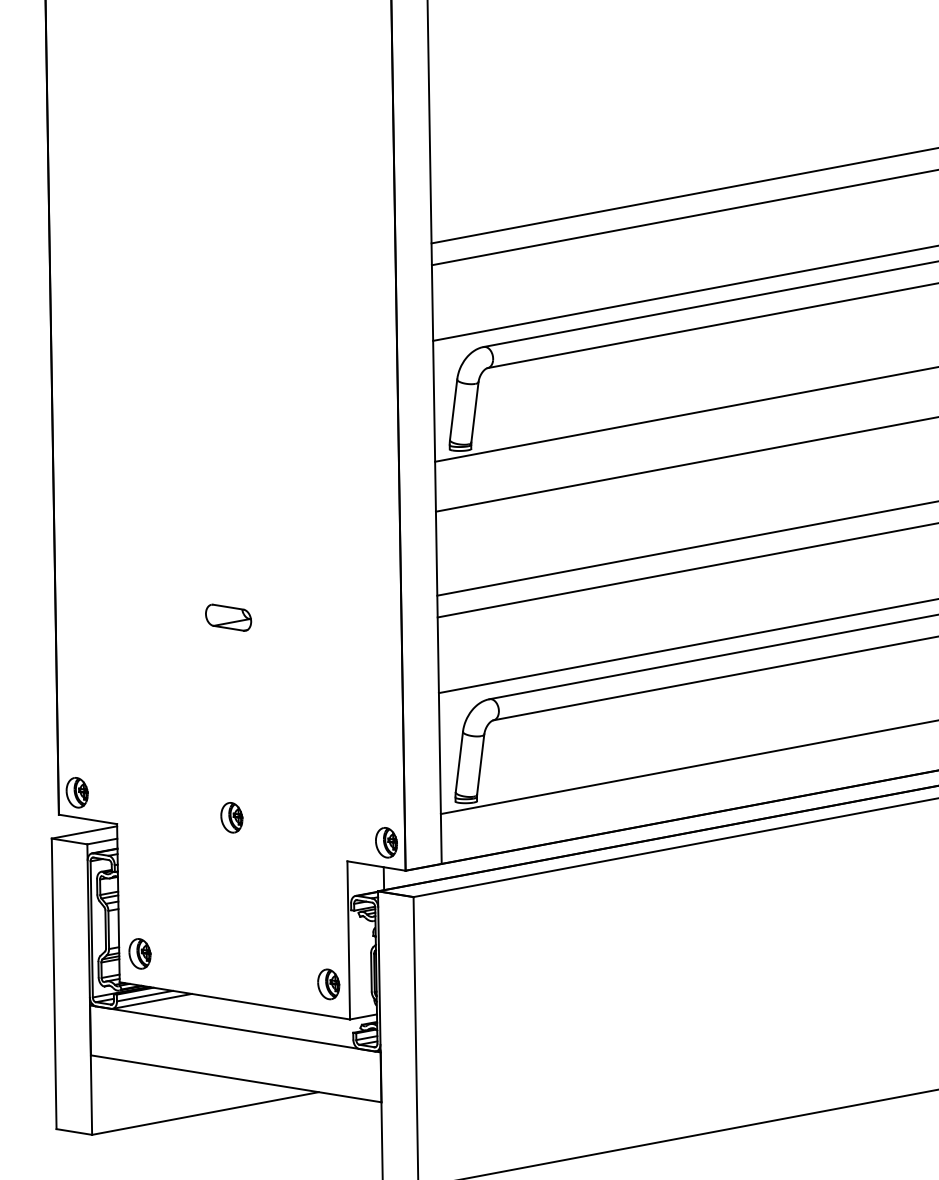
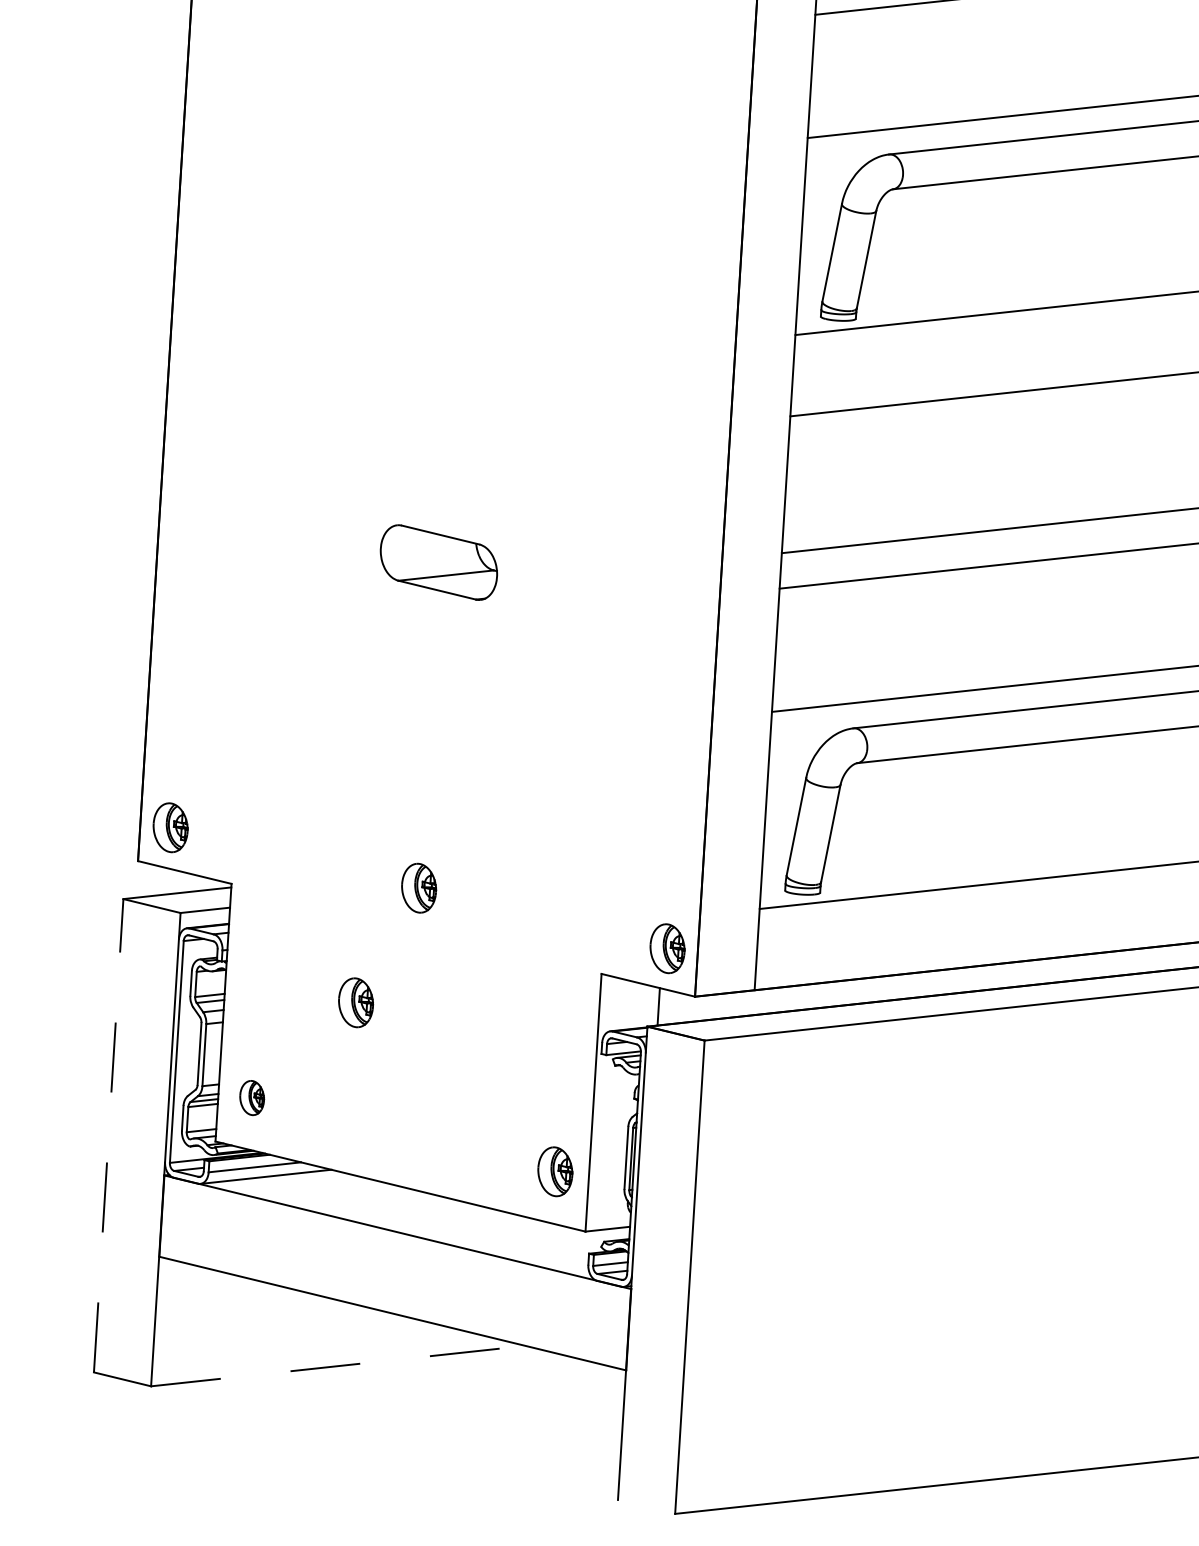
part: (228, 617) -> (439, 561), size x1.6
part: (198, 890) -> (355, 1002), added
part: (139, 953) -> (251, 1097), size x0.7
line: (54, 983) -> (109, 1135), solid -> dashed
line: (205, 1113) -> (338, 1366), solid -> dashed

